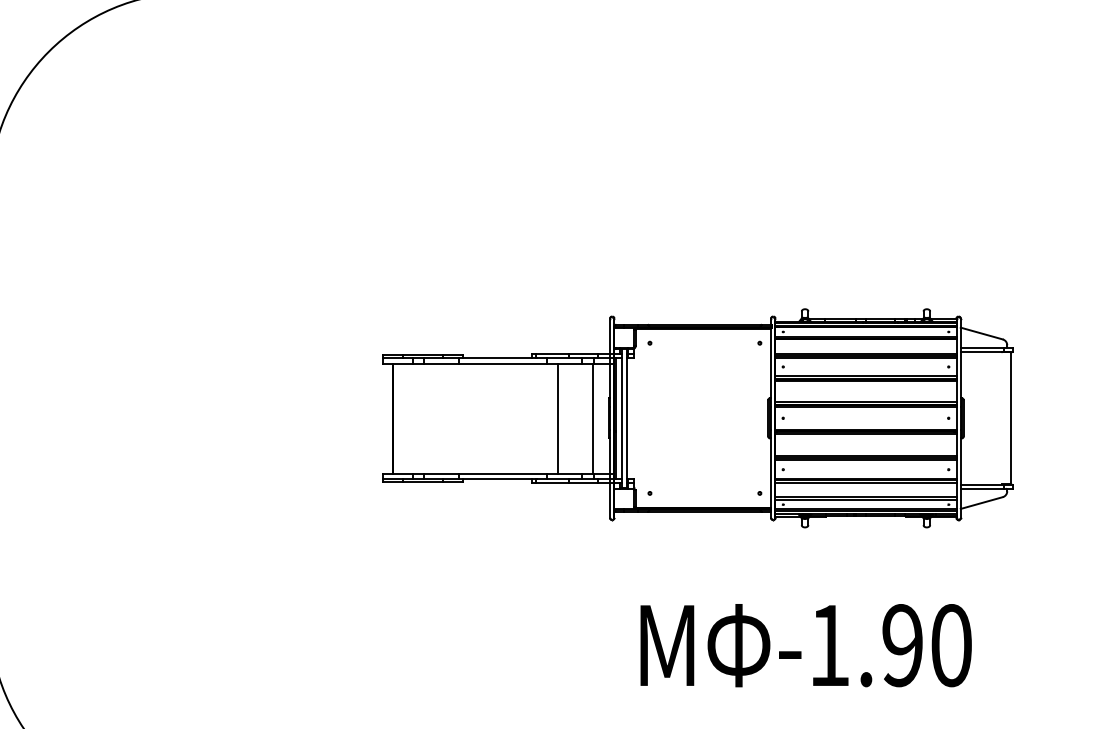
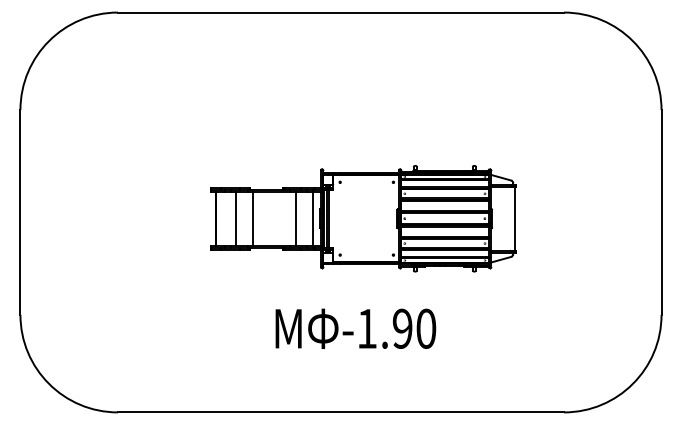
line: (433, 417) -> (235, 218), added
line: (468, 417) -> (252, 218), added
text: (805, 644) -> (355, 328), moved

